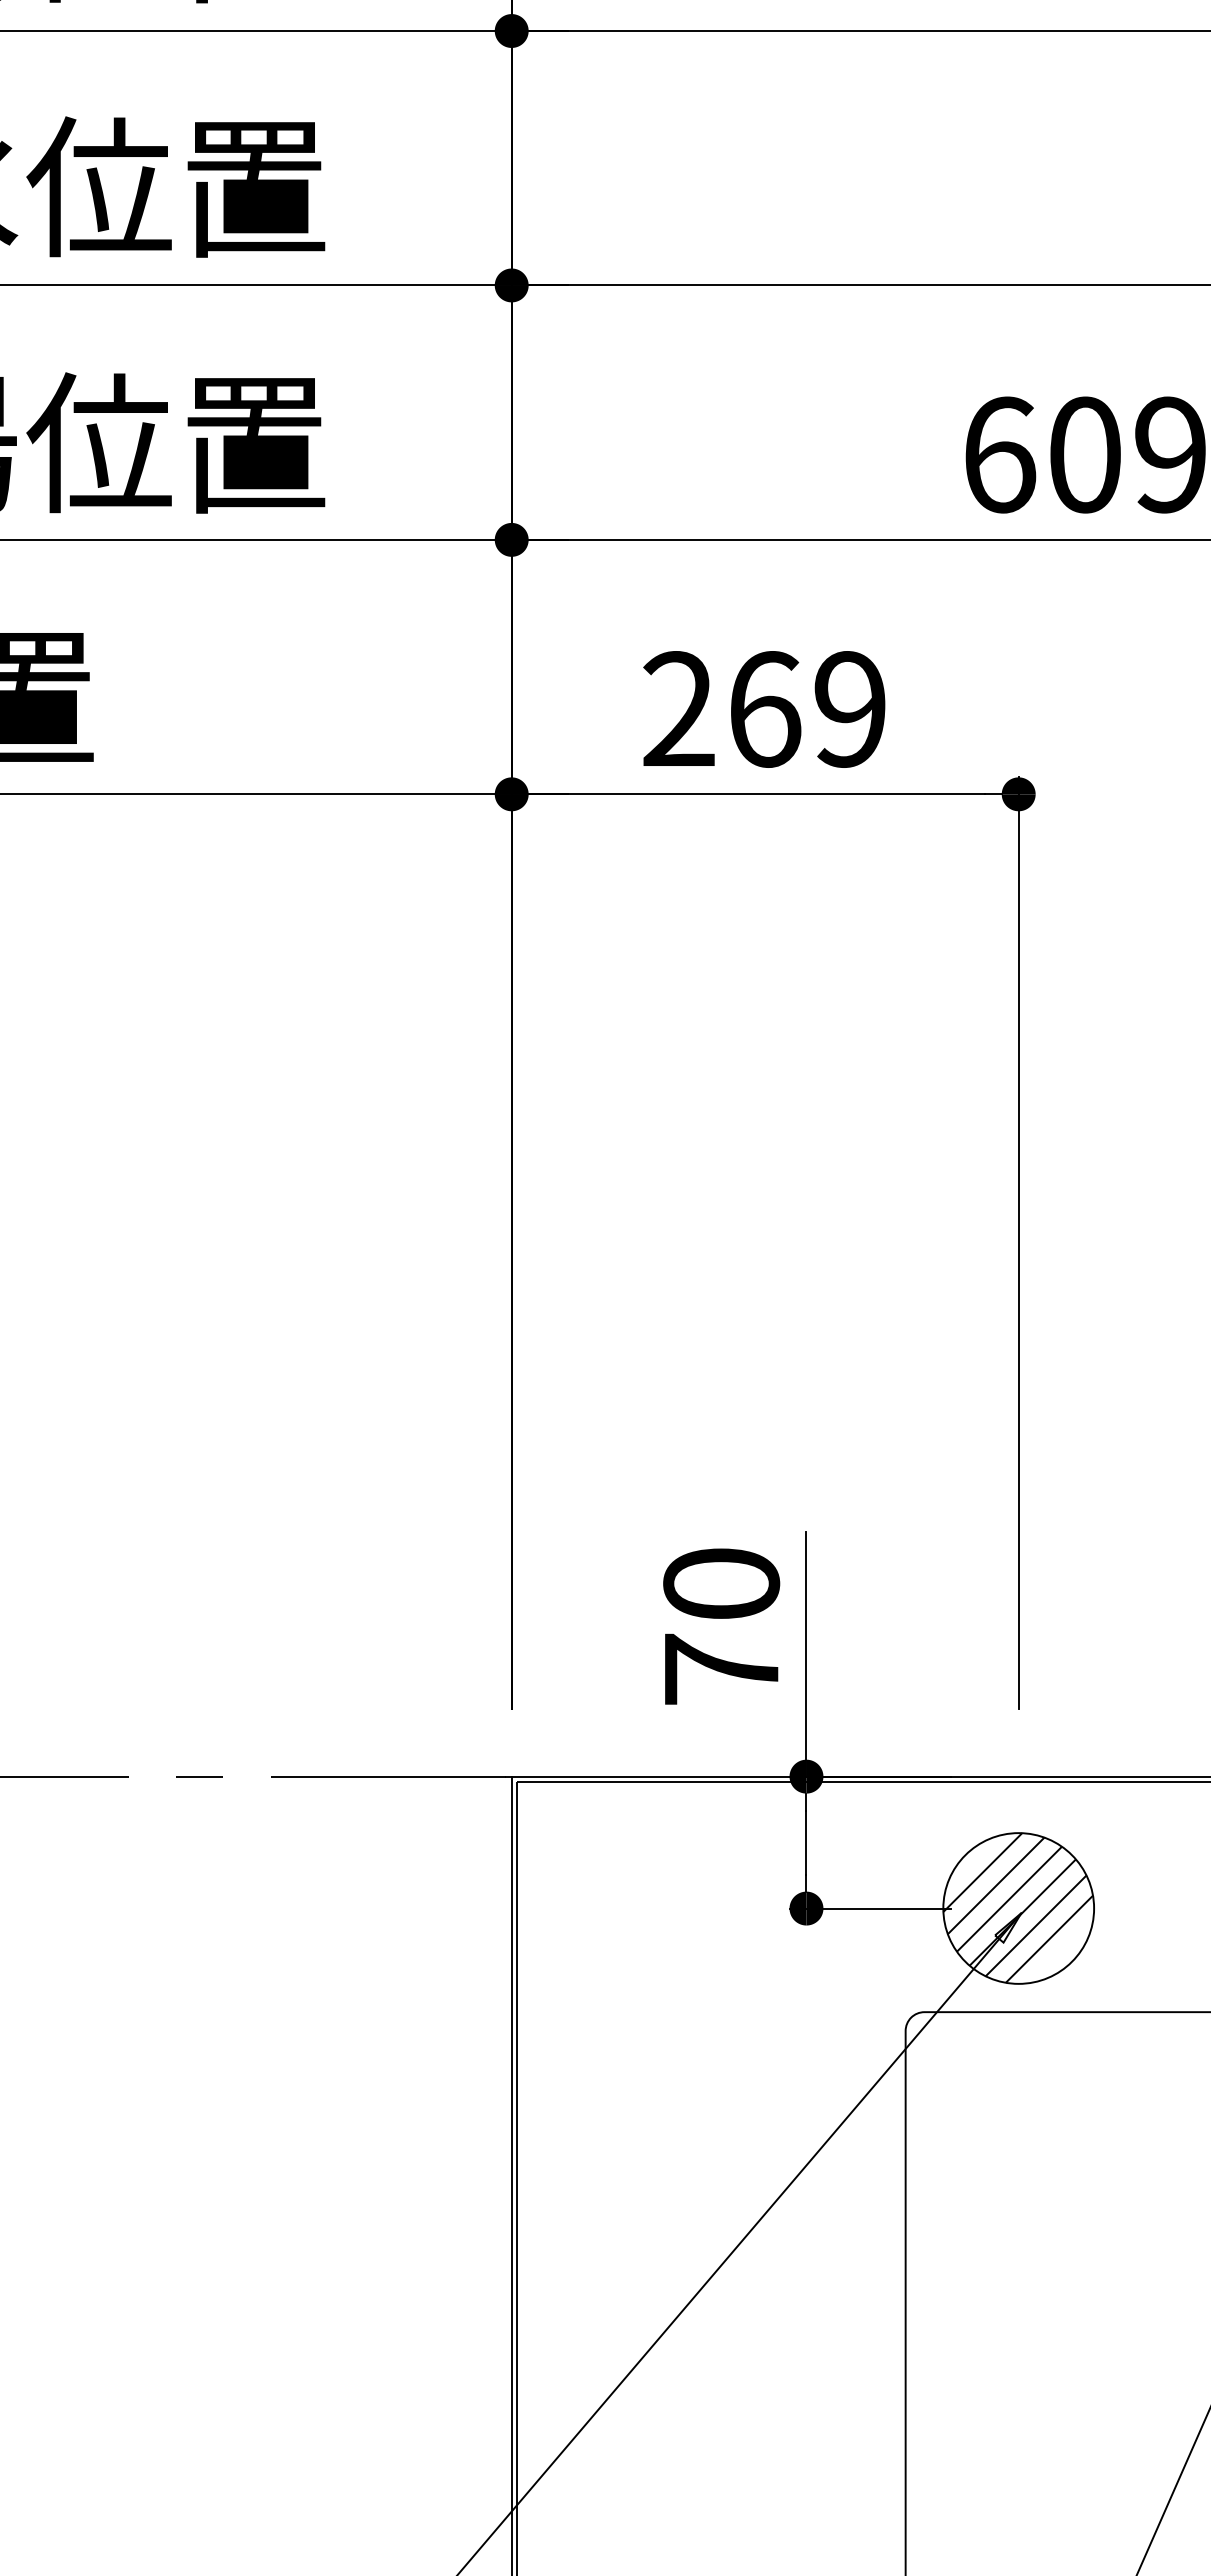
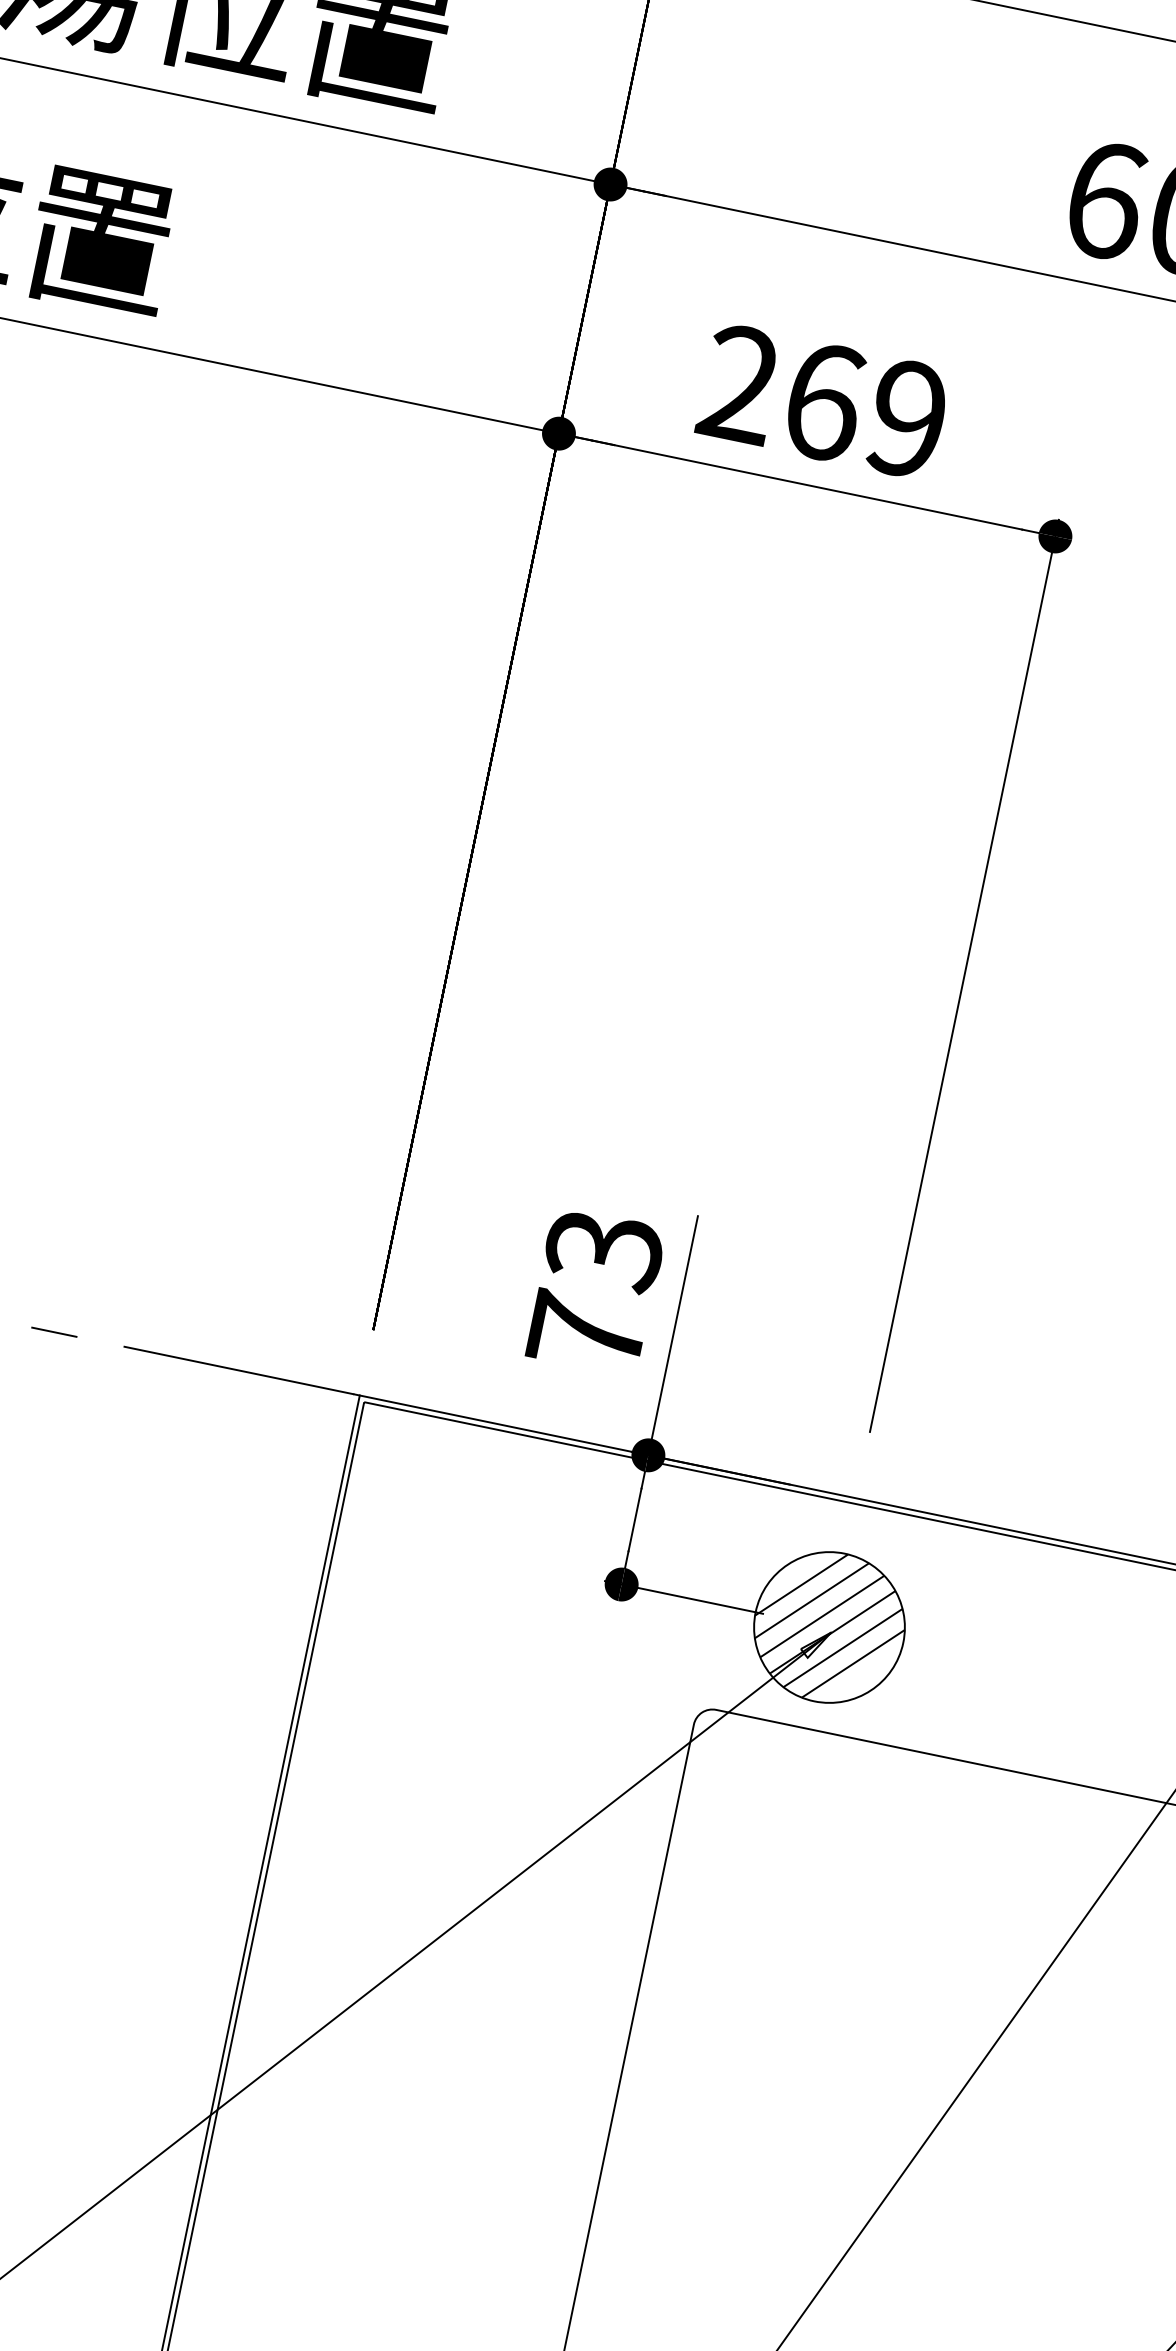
text: (721, 1584) -> (604, 1249), 70 -> 73

